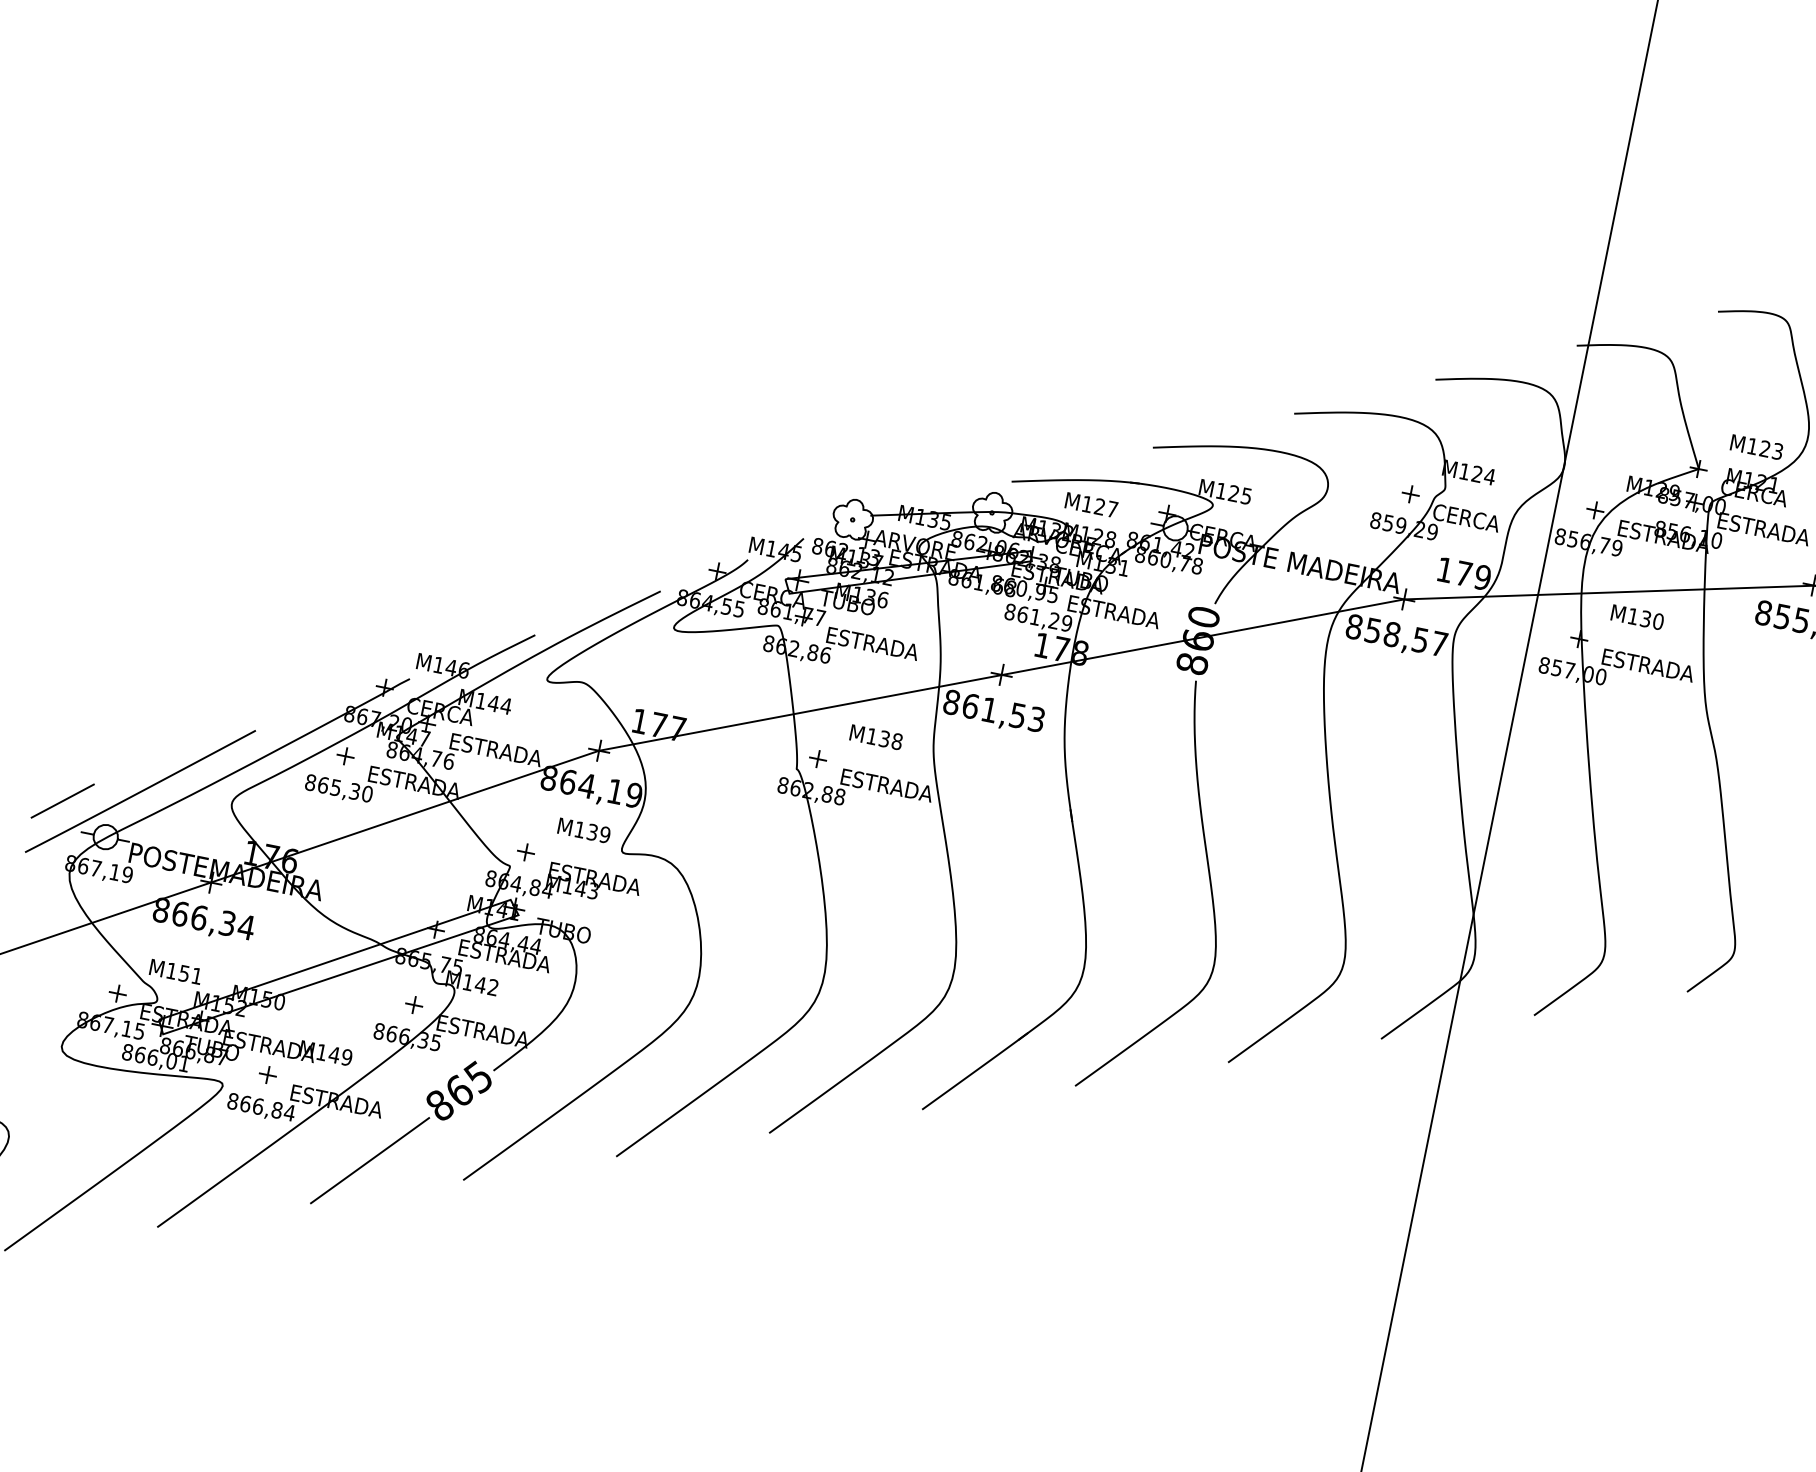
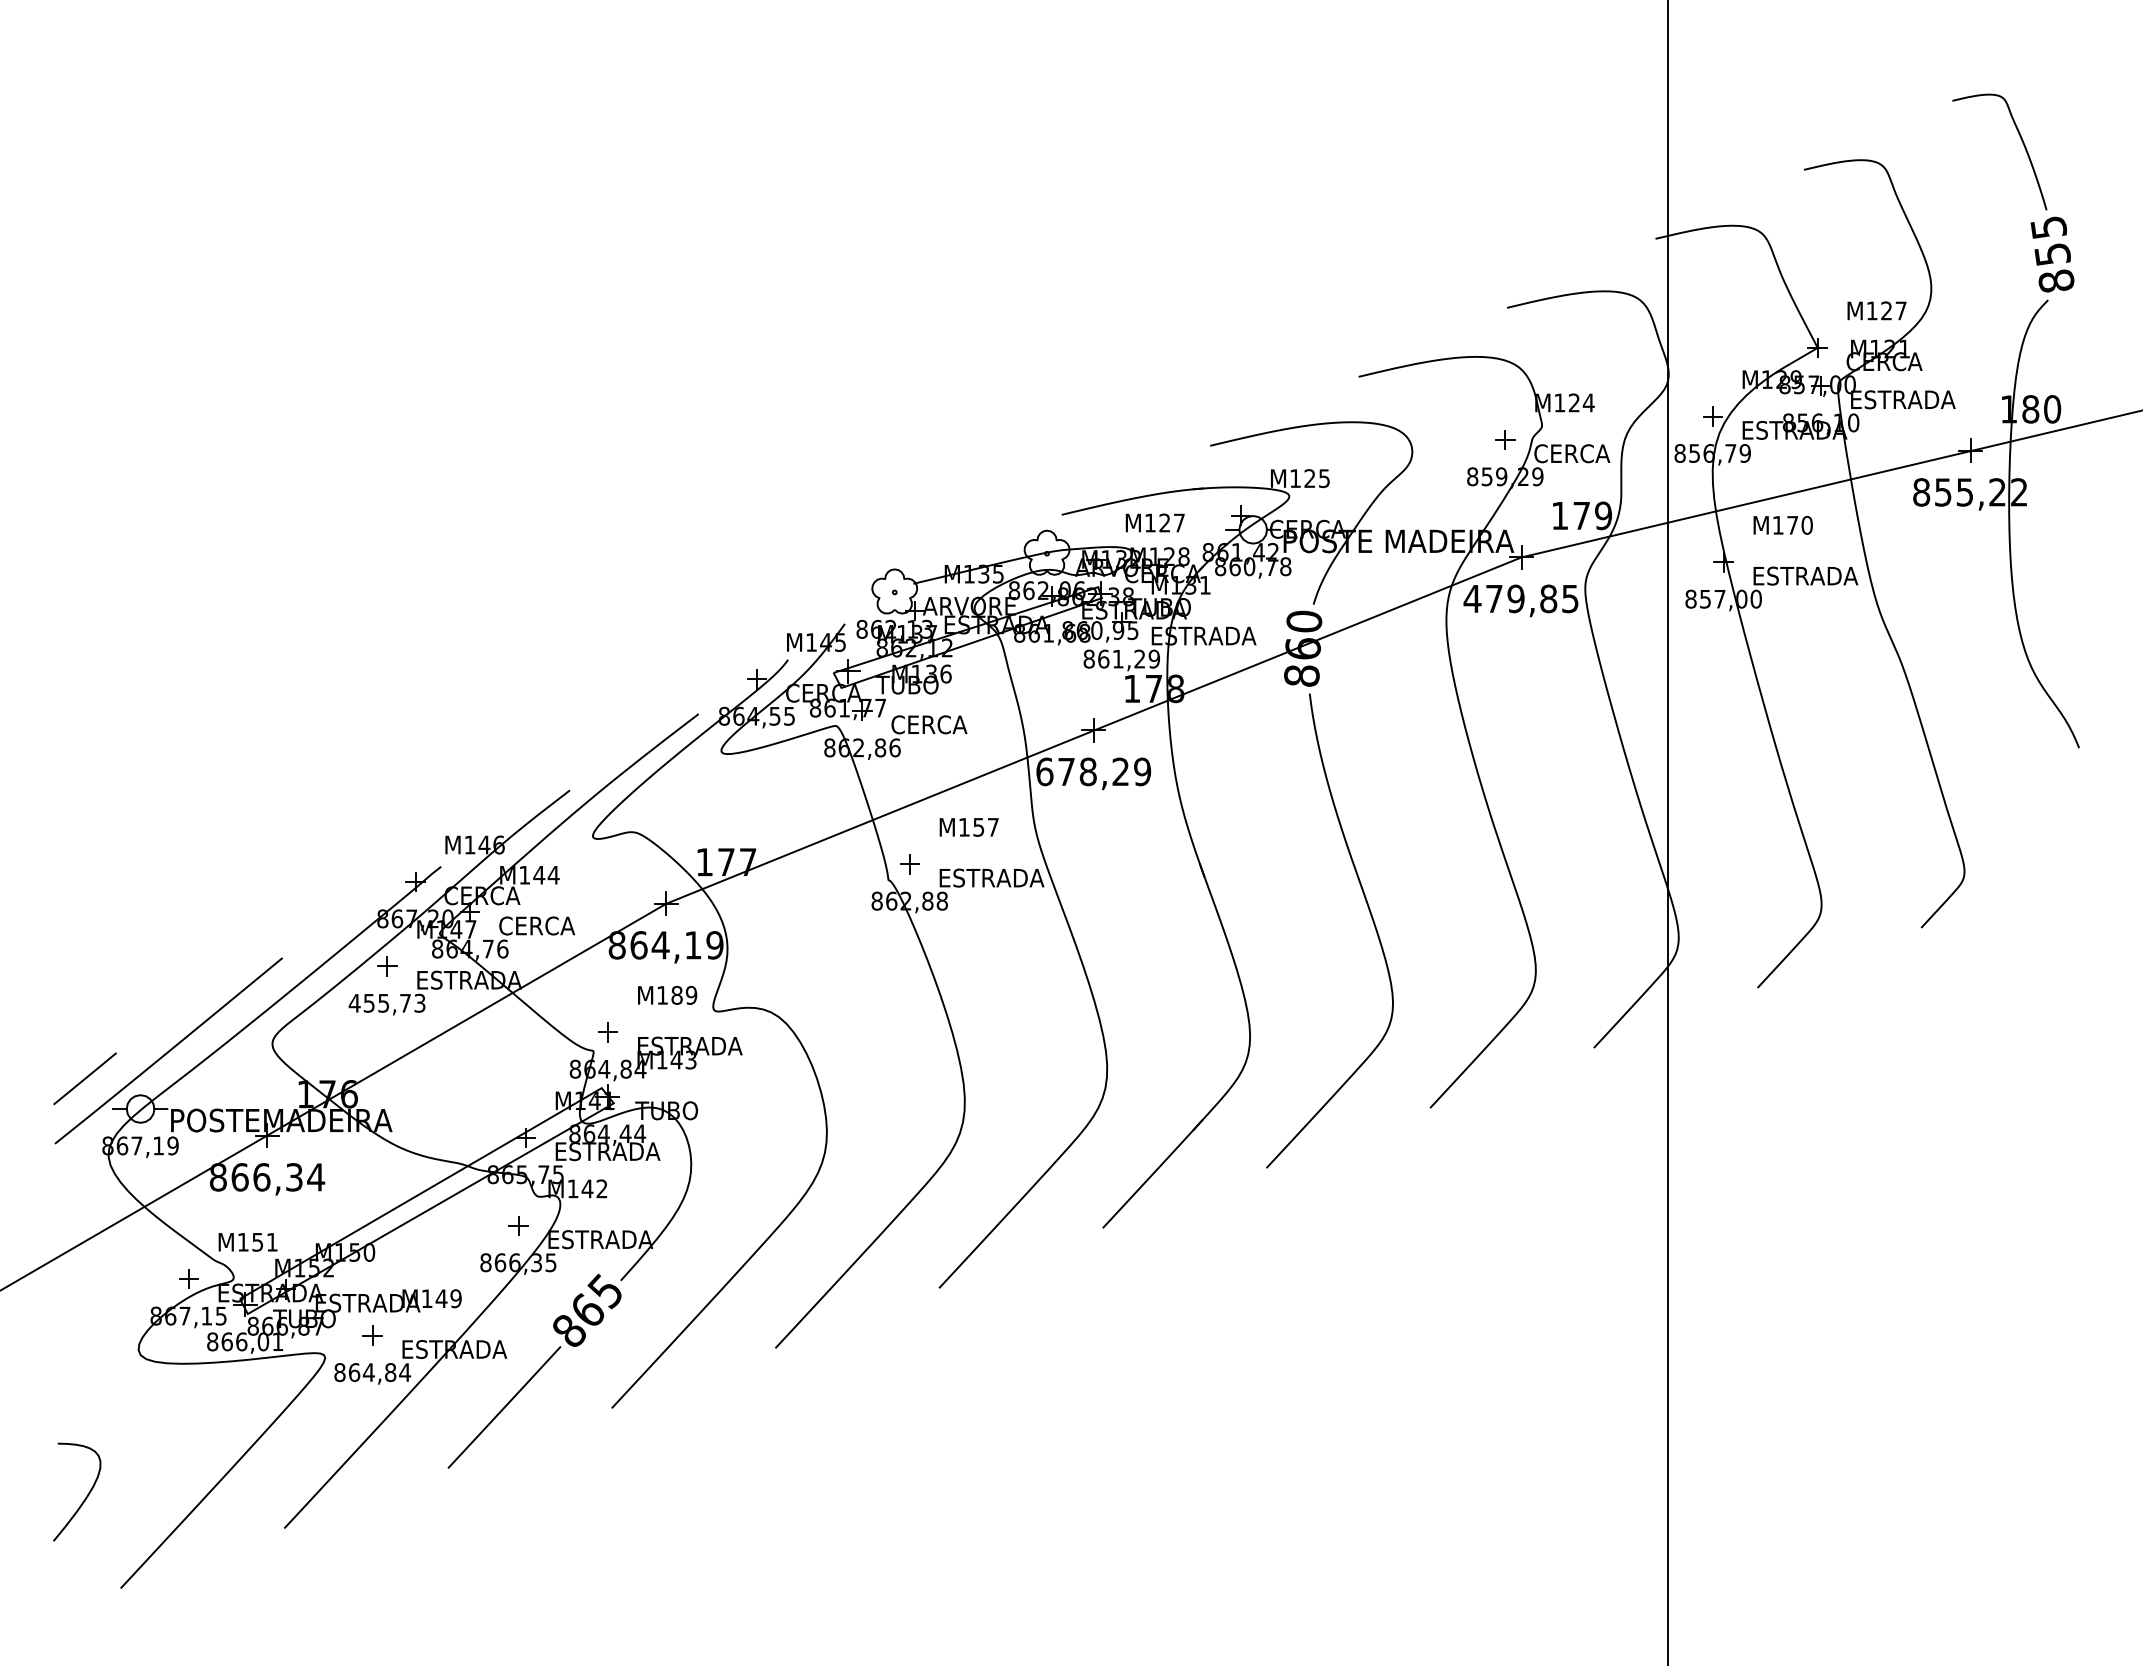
text: (1777, 451) -> (1900, 310), M123 -> M127
text: (1645, 618) -> (1792, 524), M130 -> M170
text: (1396, 634) -> (1520, 598), 858,57 -> 479,85
text: (872, 643) -> (944, 724), ESTRADA -> CERCA
text: (994, 710) -> (1093, 771), 861,53 -> 678,29
text: (890, 739) -> (985, 826), M138 -> M157
text: (495, 749) -> (551, 925), ESTRADA -> CERCA
text: (338, 787) -> (386, 1002), 865,30 -> 455,73
text: (592, 832) -> (676, 995), M139 -> M189
text: (257, 1106) -> (368, 1372), 866,84 -> 864,84

